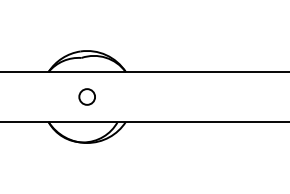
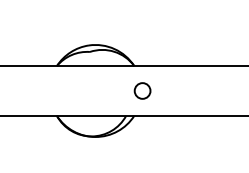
circle: (86, 96) -> (141, 90), moved

